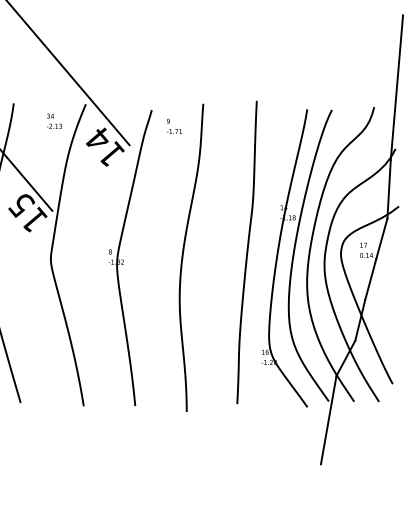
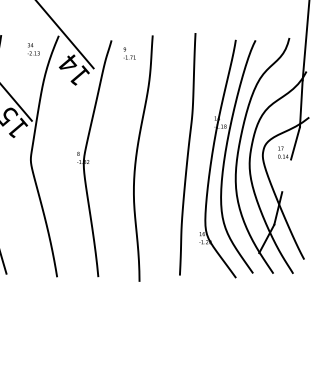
line: (370, 279) -> (286, 175), removed
line: (328, 420) -> (252, 288), removed

